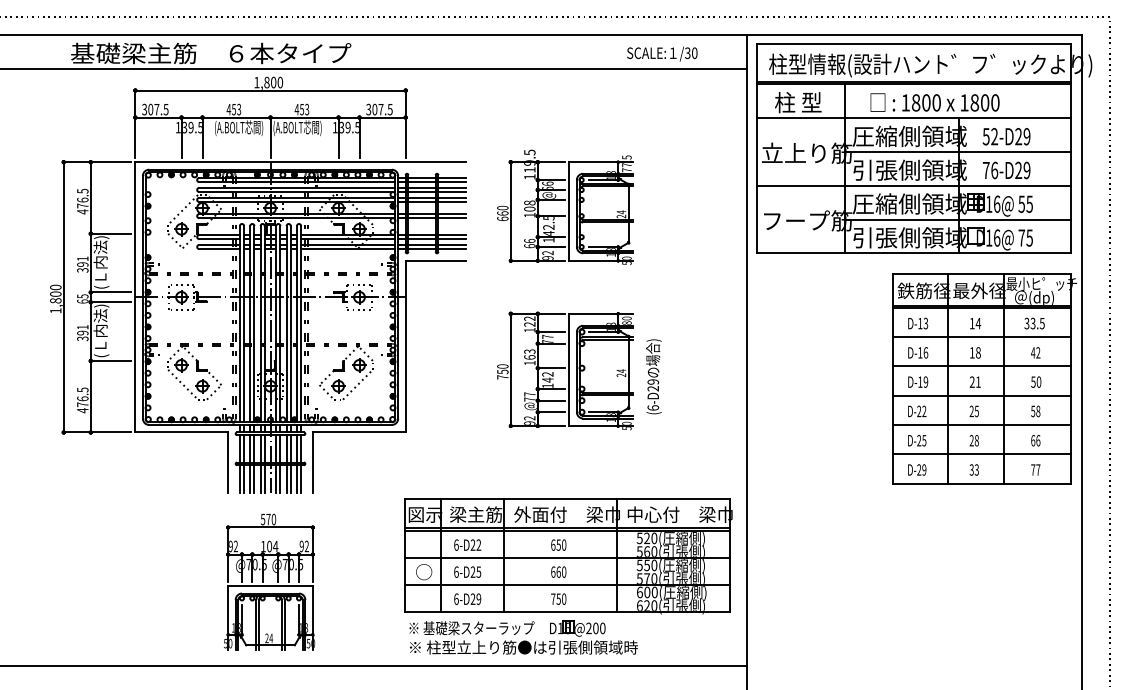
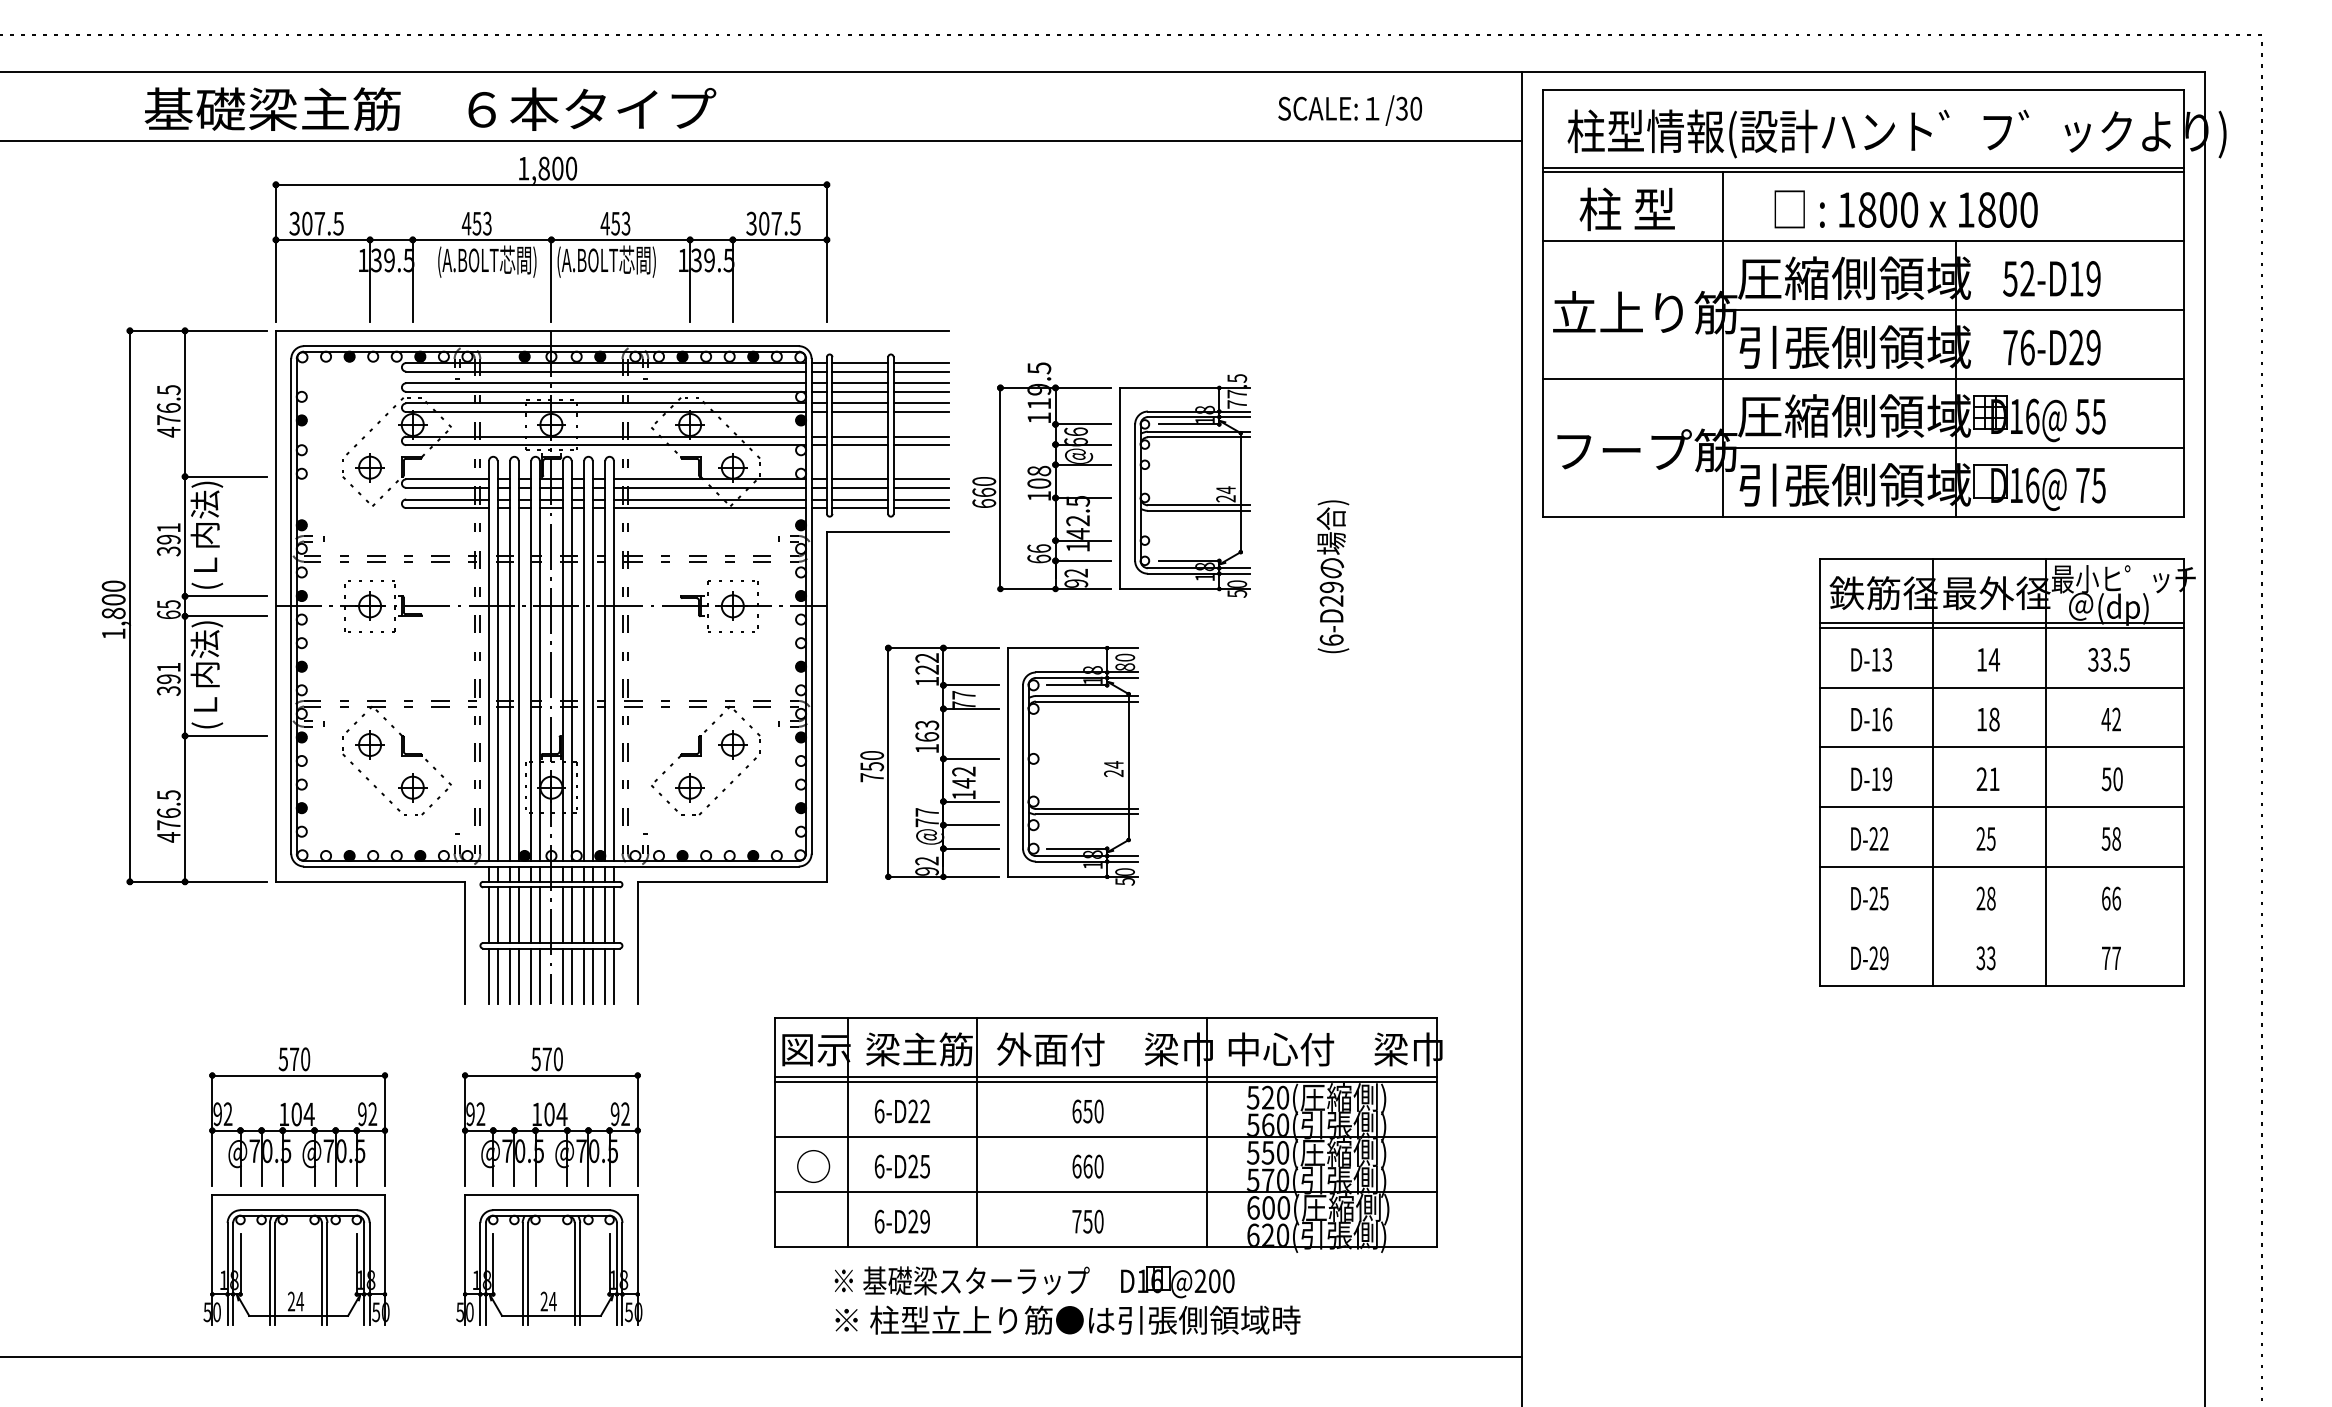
text: (1018, 136) -> (2076, 278), 52-D29 -> 52-D19
part: (565, 207) -> (1111, 480), moved
part: (565, 370) -> (999, 763), moved
text: (653, 376) -> (1332, 576), moved
line: (982, 454) -> (2002, 926), removed
part: (568, 556) -> (1107, 1134), moved
part: (145, 581) -> (296, 1185), added

